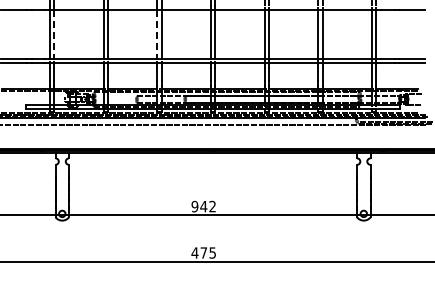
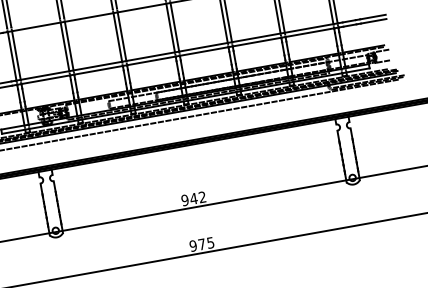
line: (54, 34) -> (16, 55), dashed -> solid
line: (157, 34) -> (118, 37), dashed -> solid
text: (194, 252) -> (192, 245), 475 -> 975

